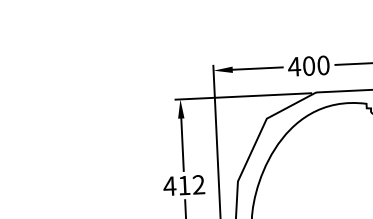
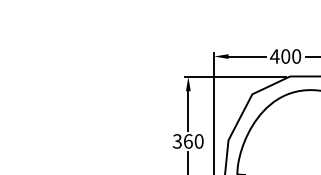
text: (183, 185) -> (187, 141), 412 -> 360

